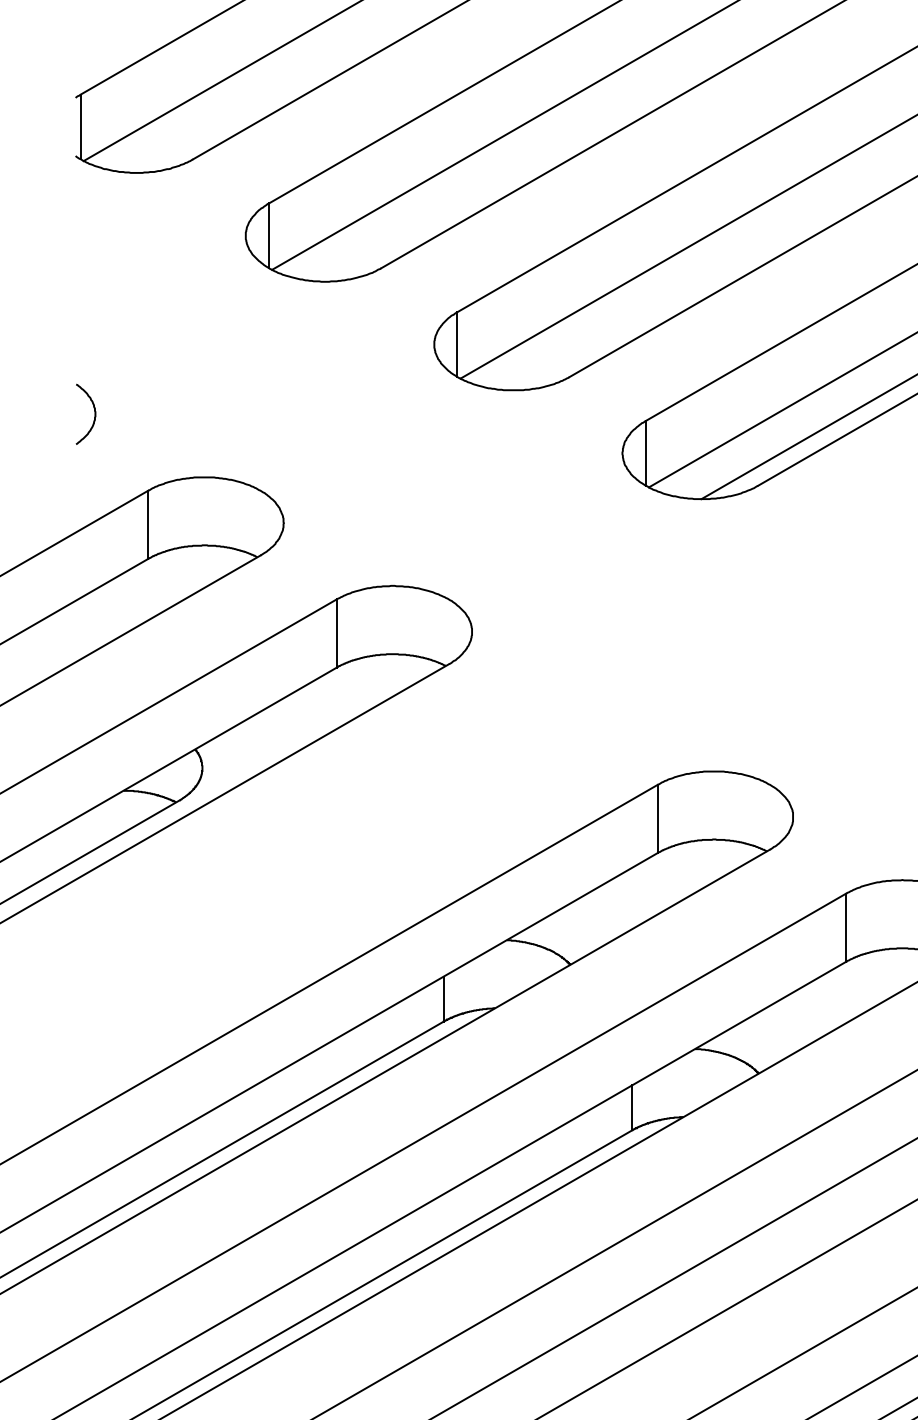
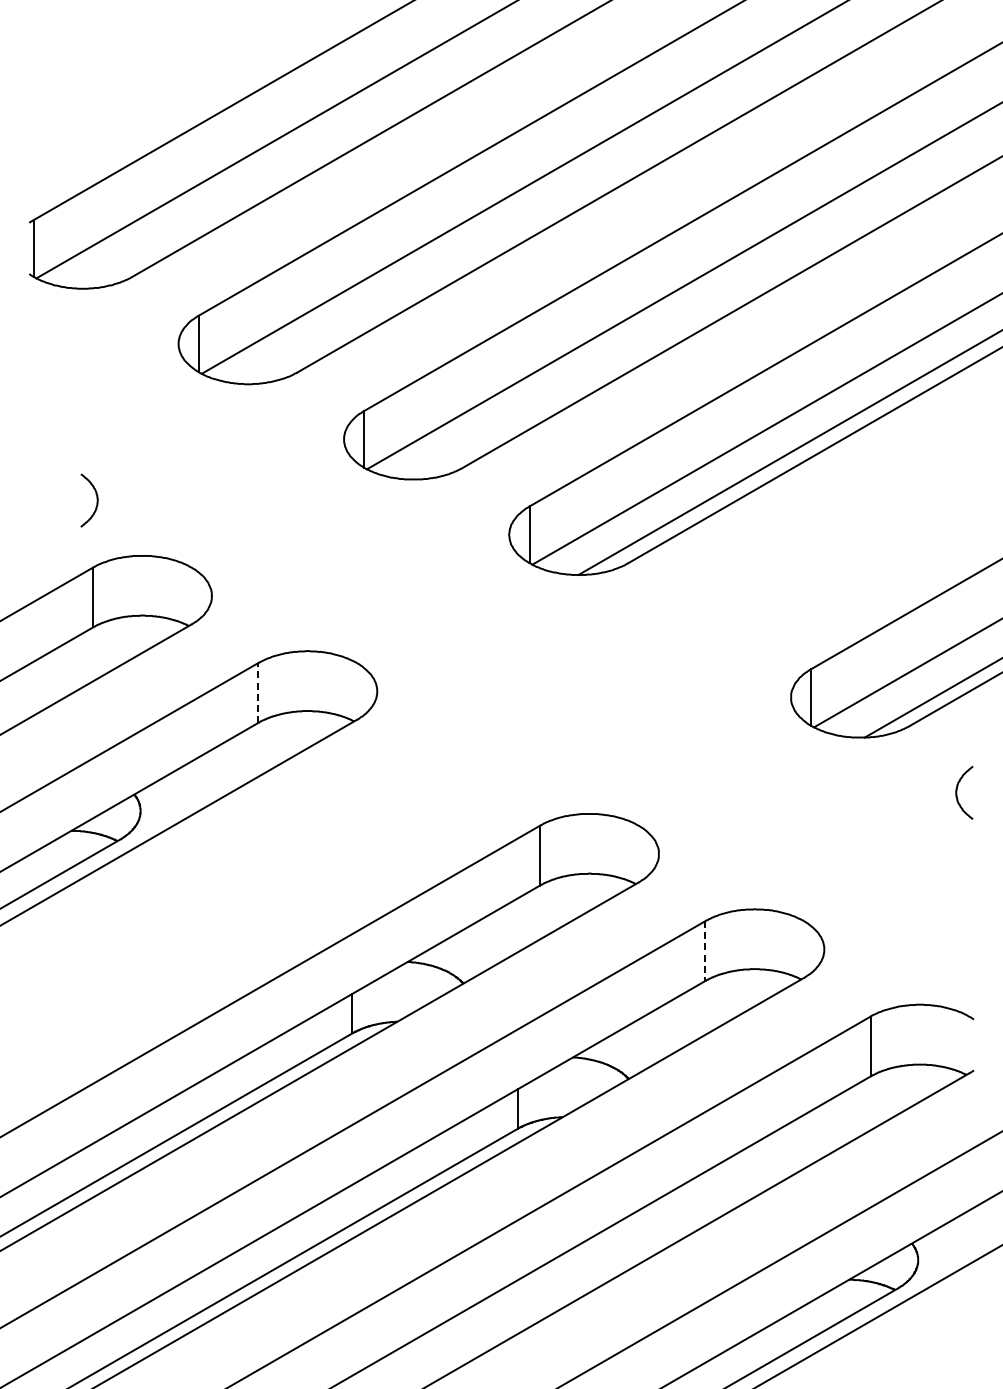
curve: (94, 414) -> (96, 500), moved
line: (336, 633) -> (258, 692), solid -> dashed
line: (846, 928) -> (705, 951), solid -> dashed

